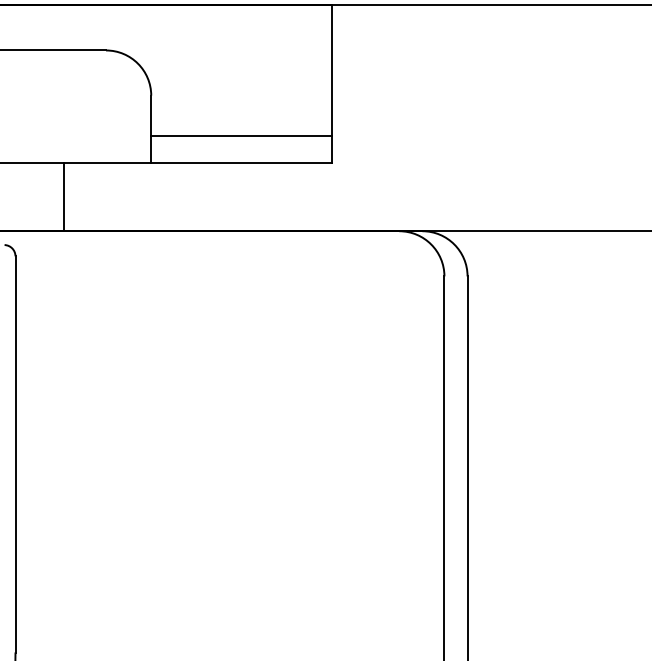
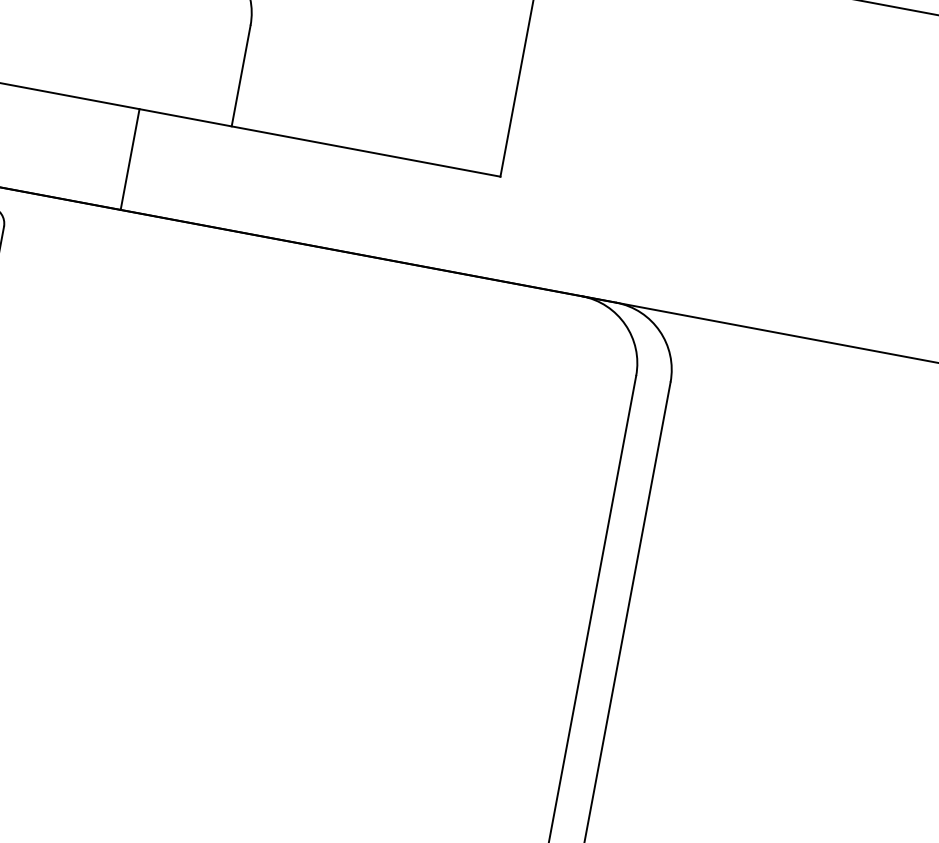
line: (241, 136) -> (373, 111), removed
line: (64, 197) -> (130, 159), moved

